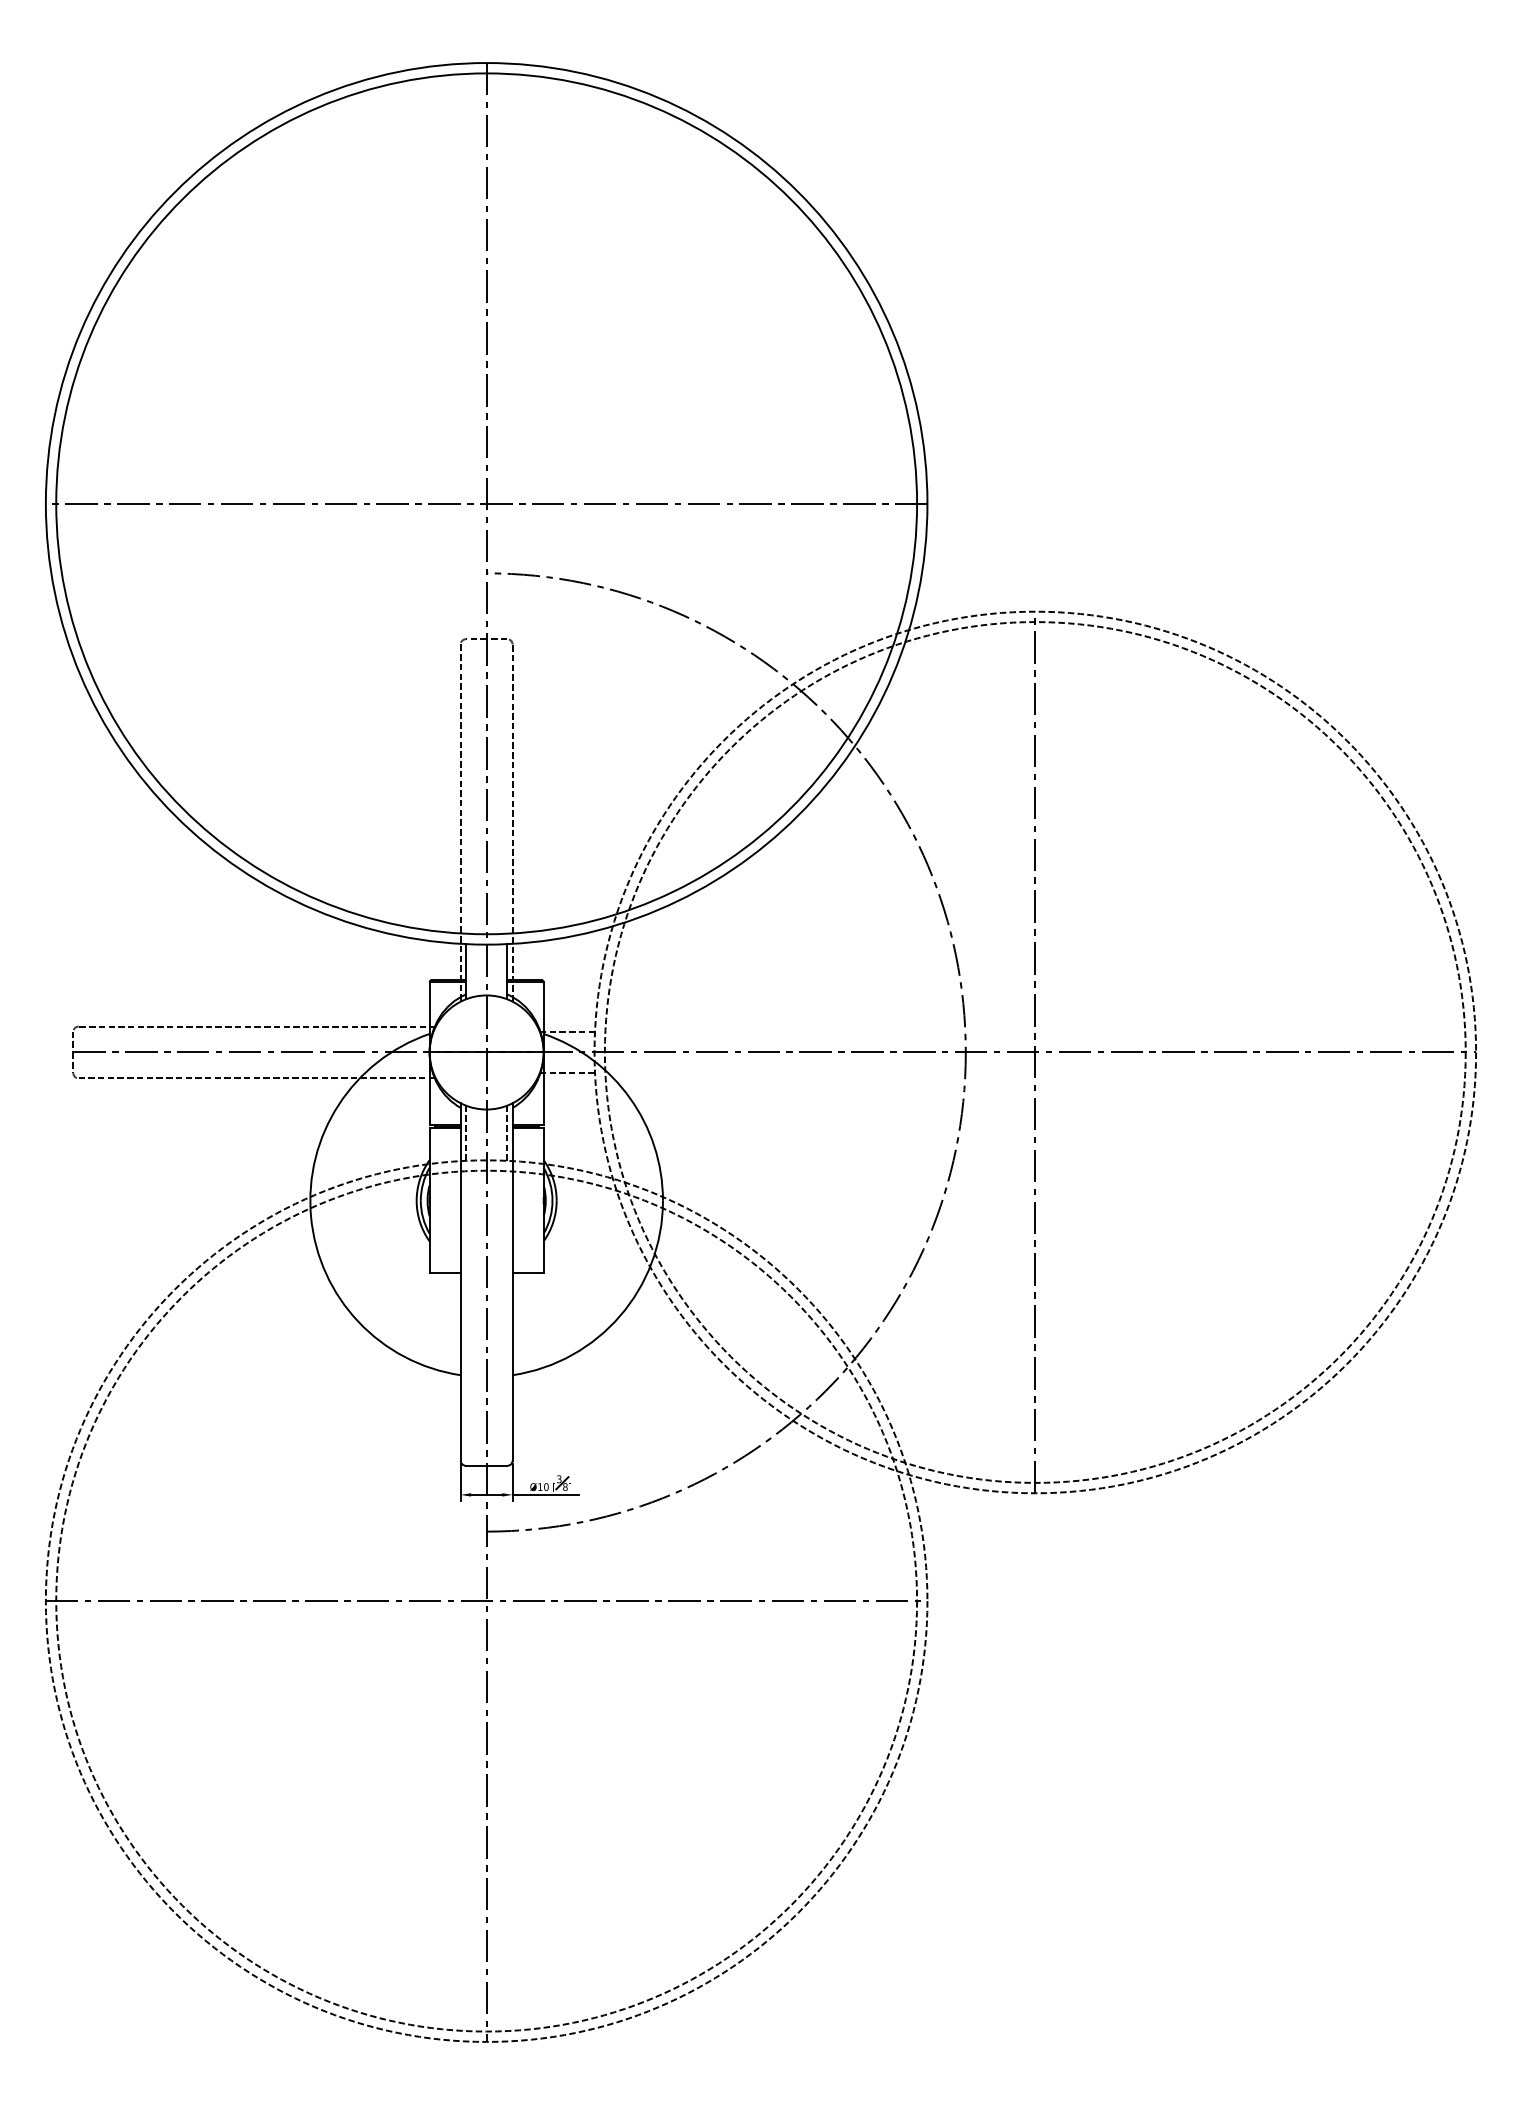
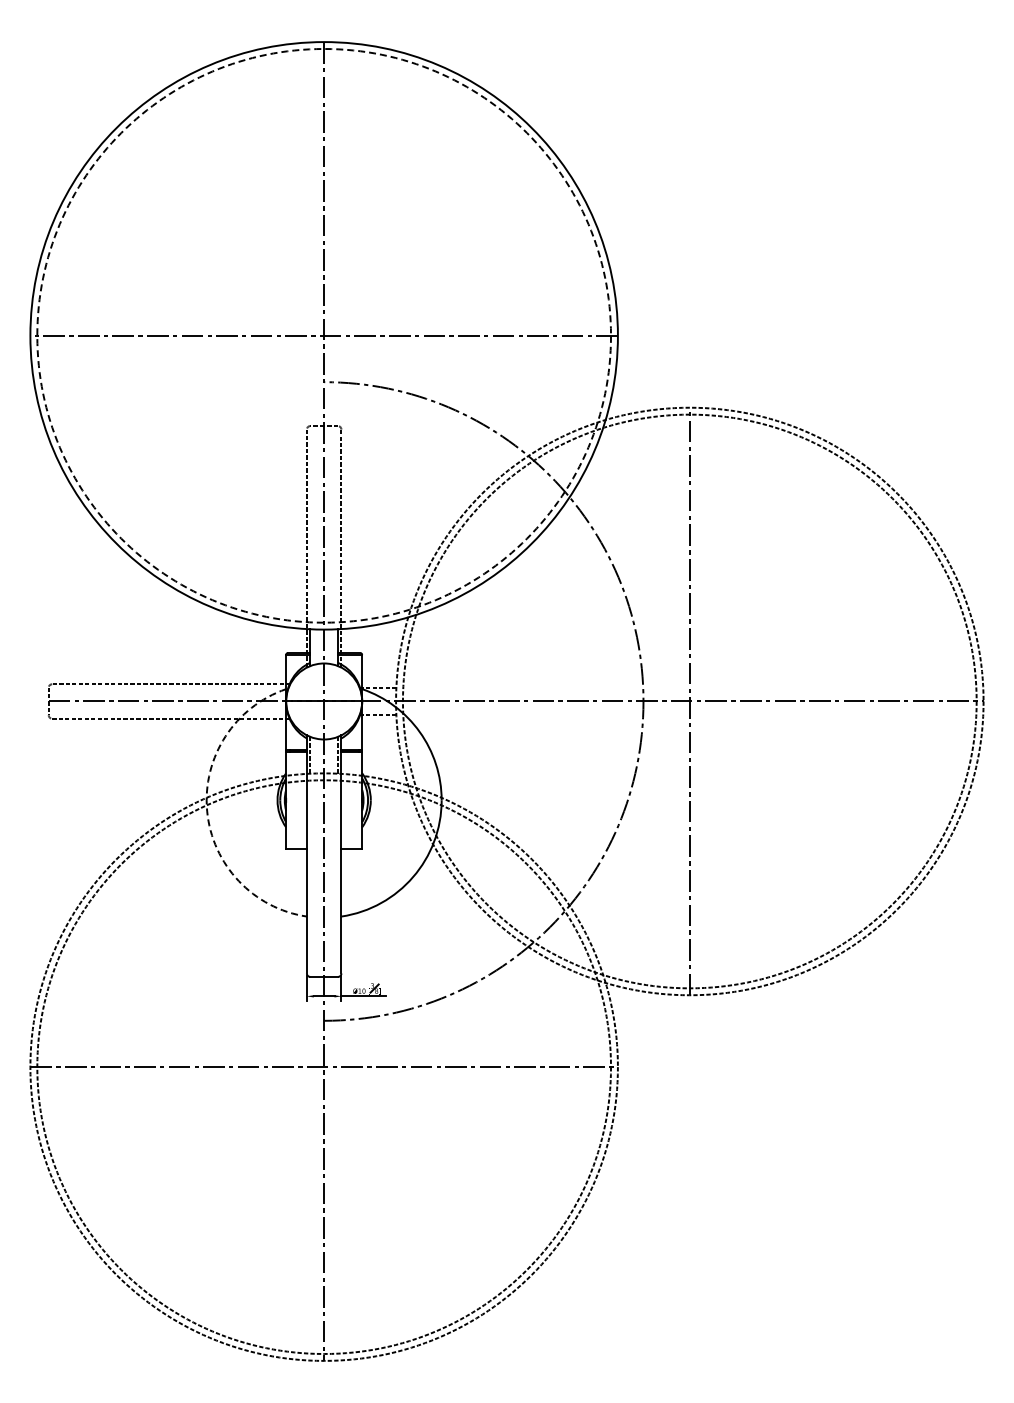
circle: (487, 503) -> (324, 335), solid -> dashed
arc: (311, 1217) -> (207, 811), solid -> dashed

